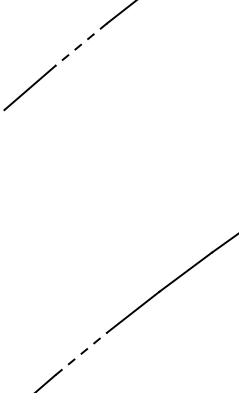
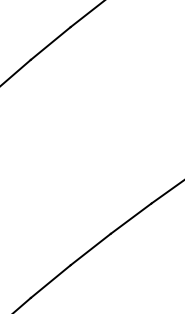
line: (80, 44) -> (50, 43), dashed -> solid
line: (80, 353) -> (50, 281), dashed -> solid

